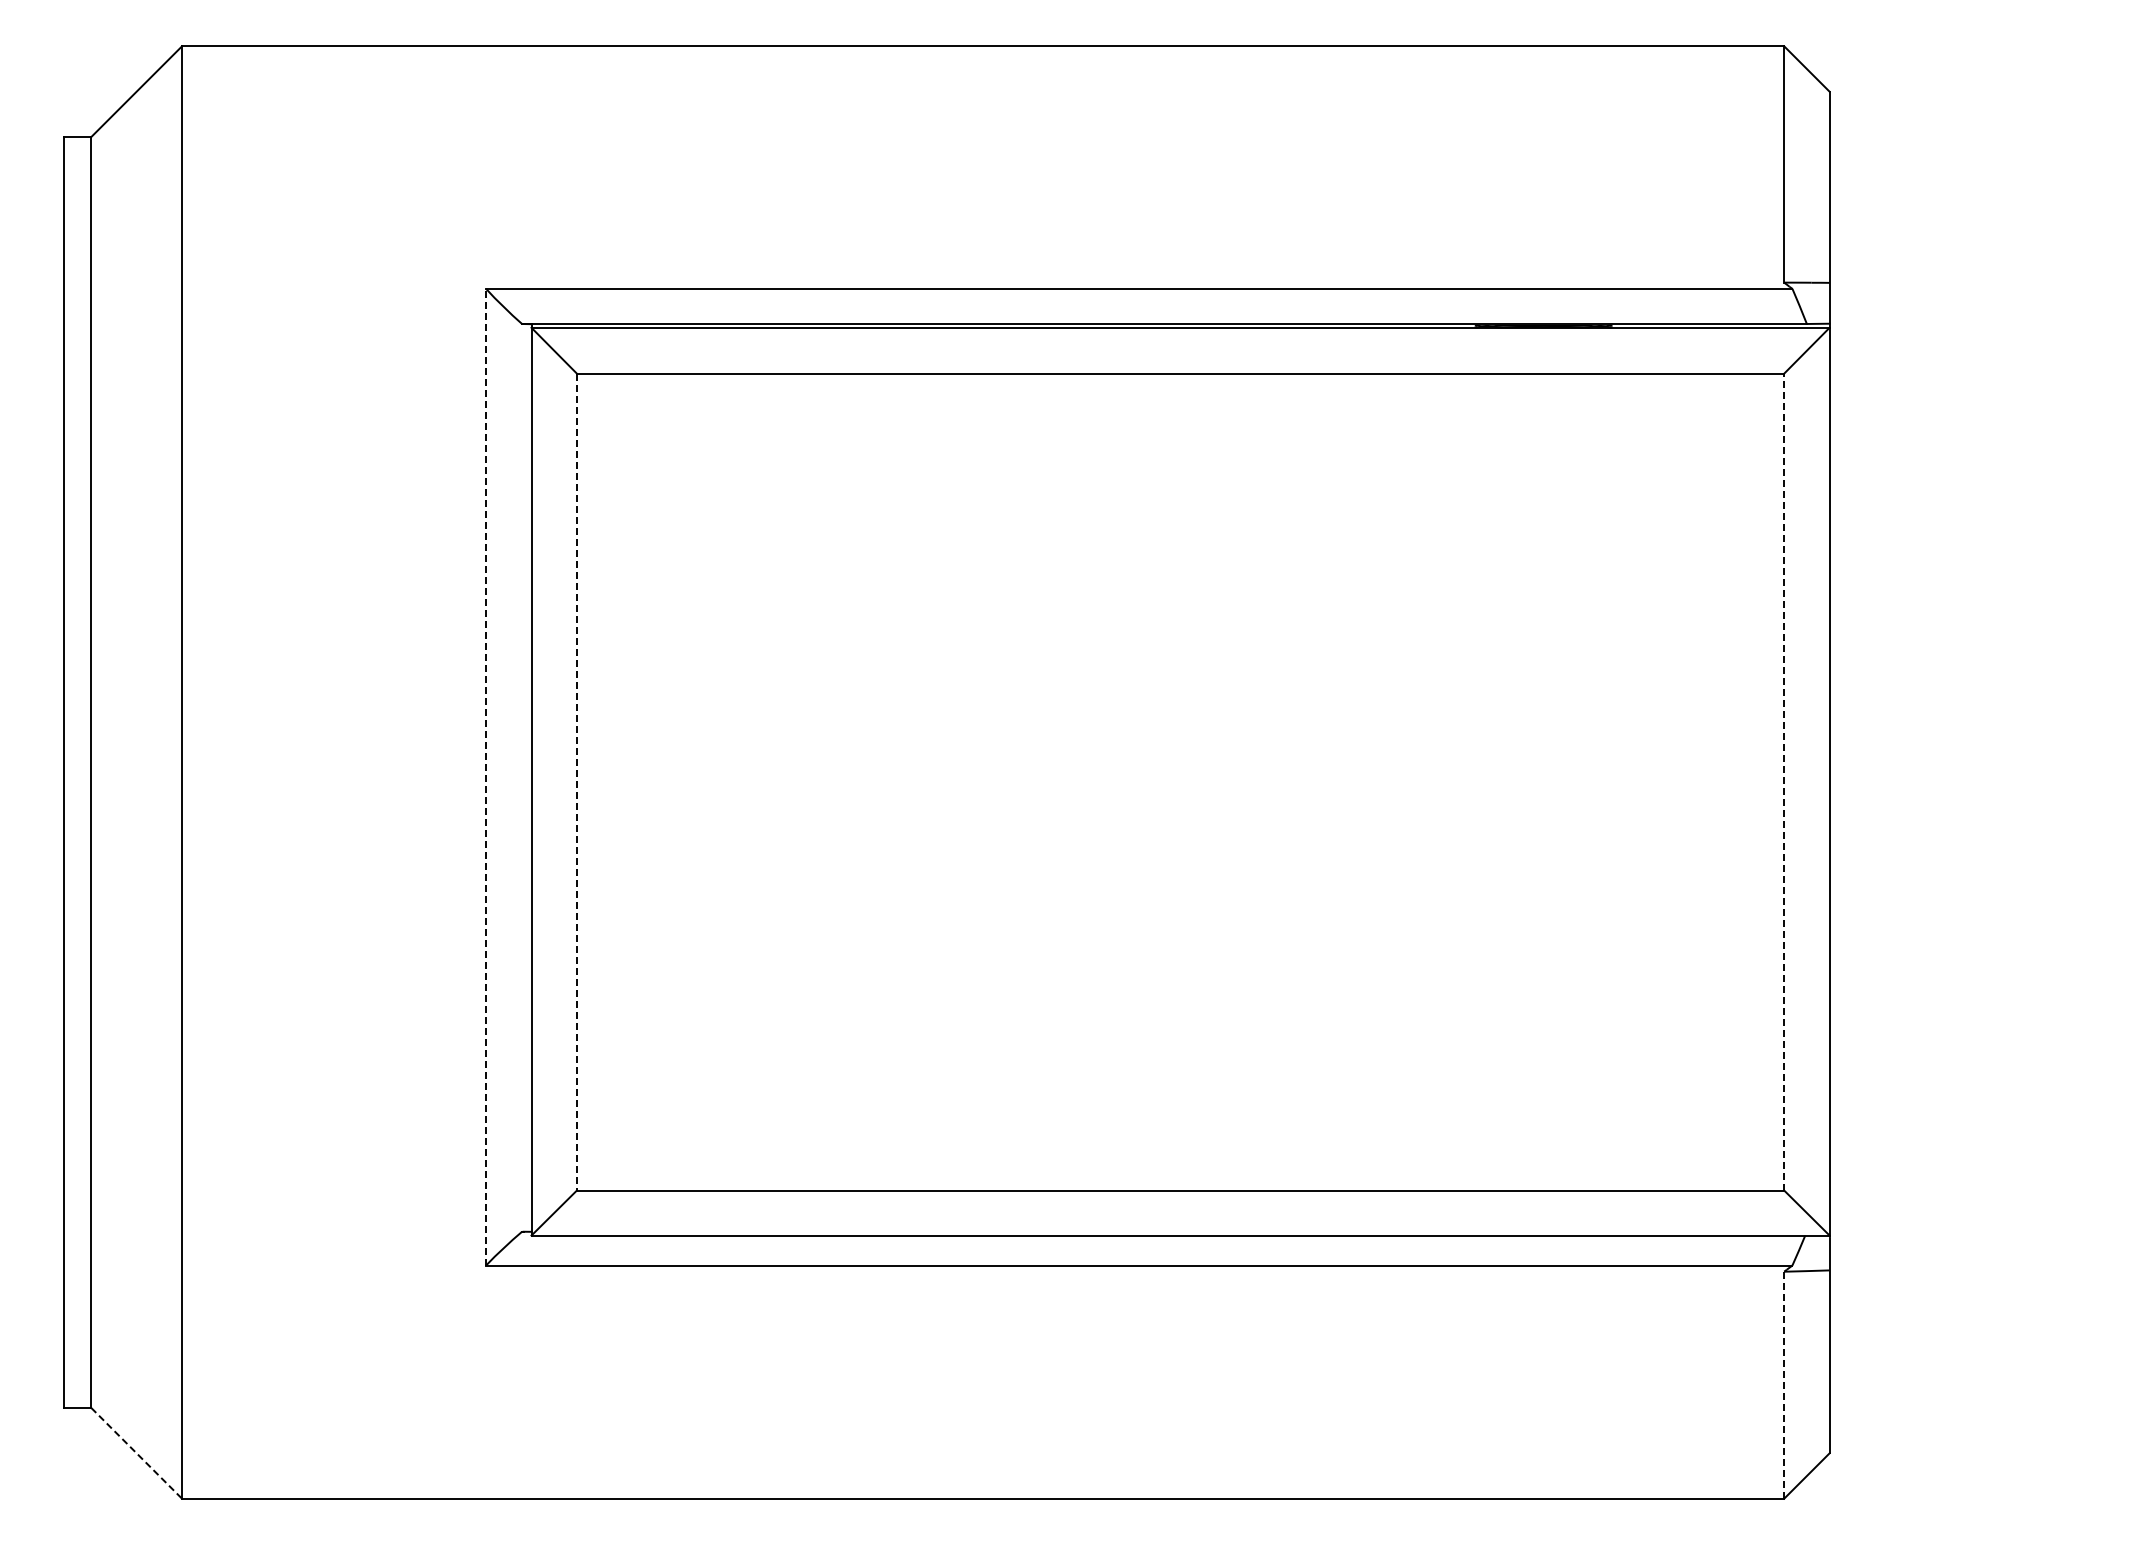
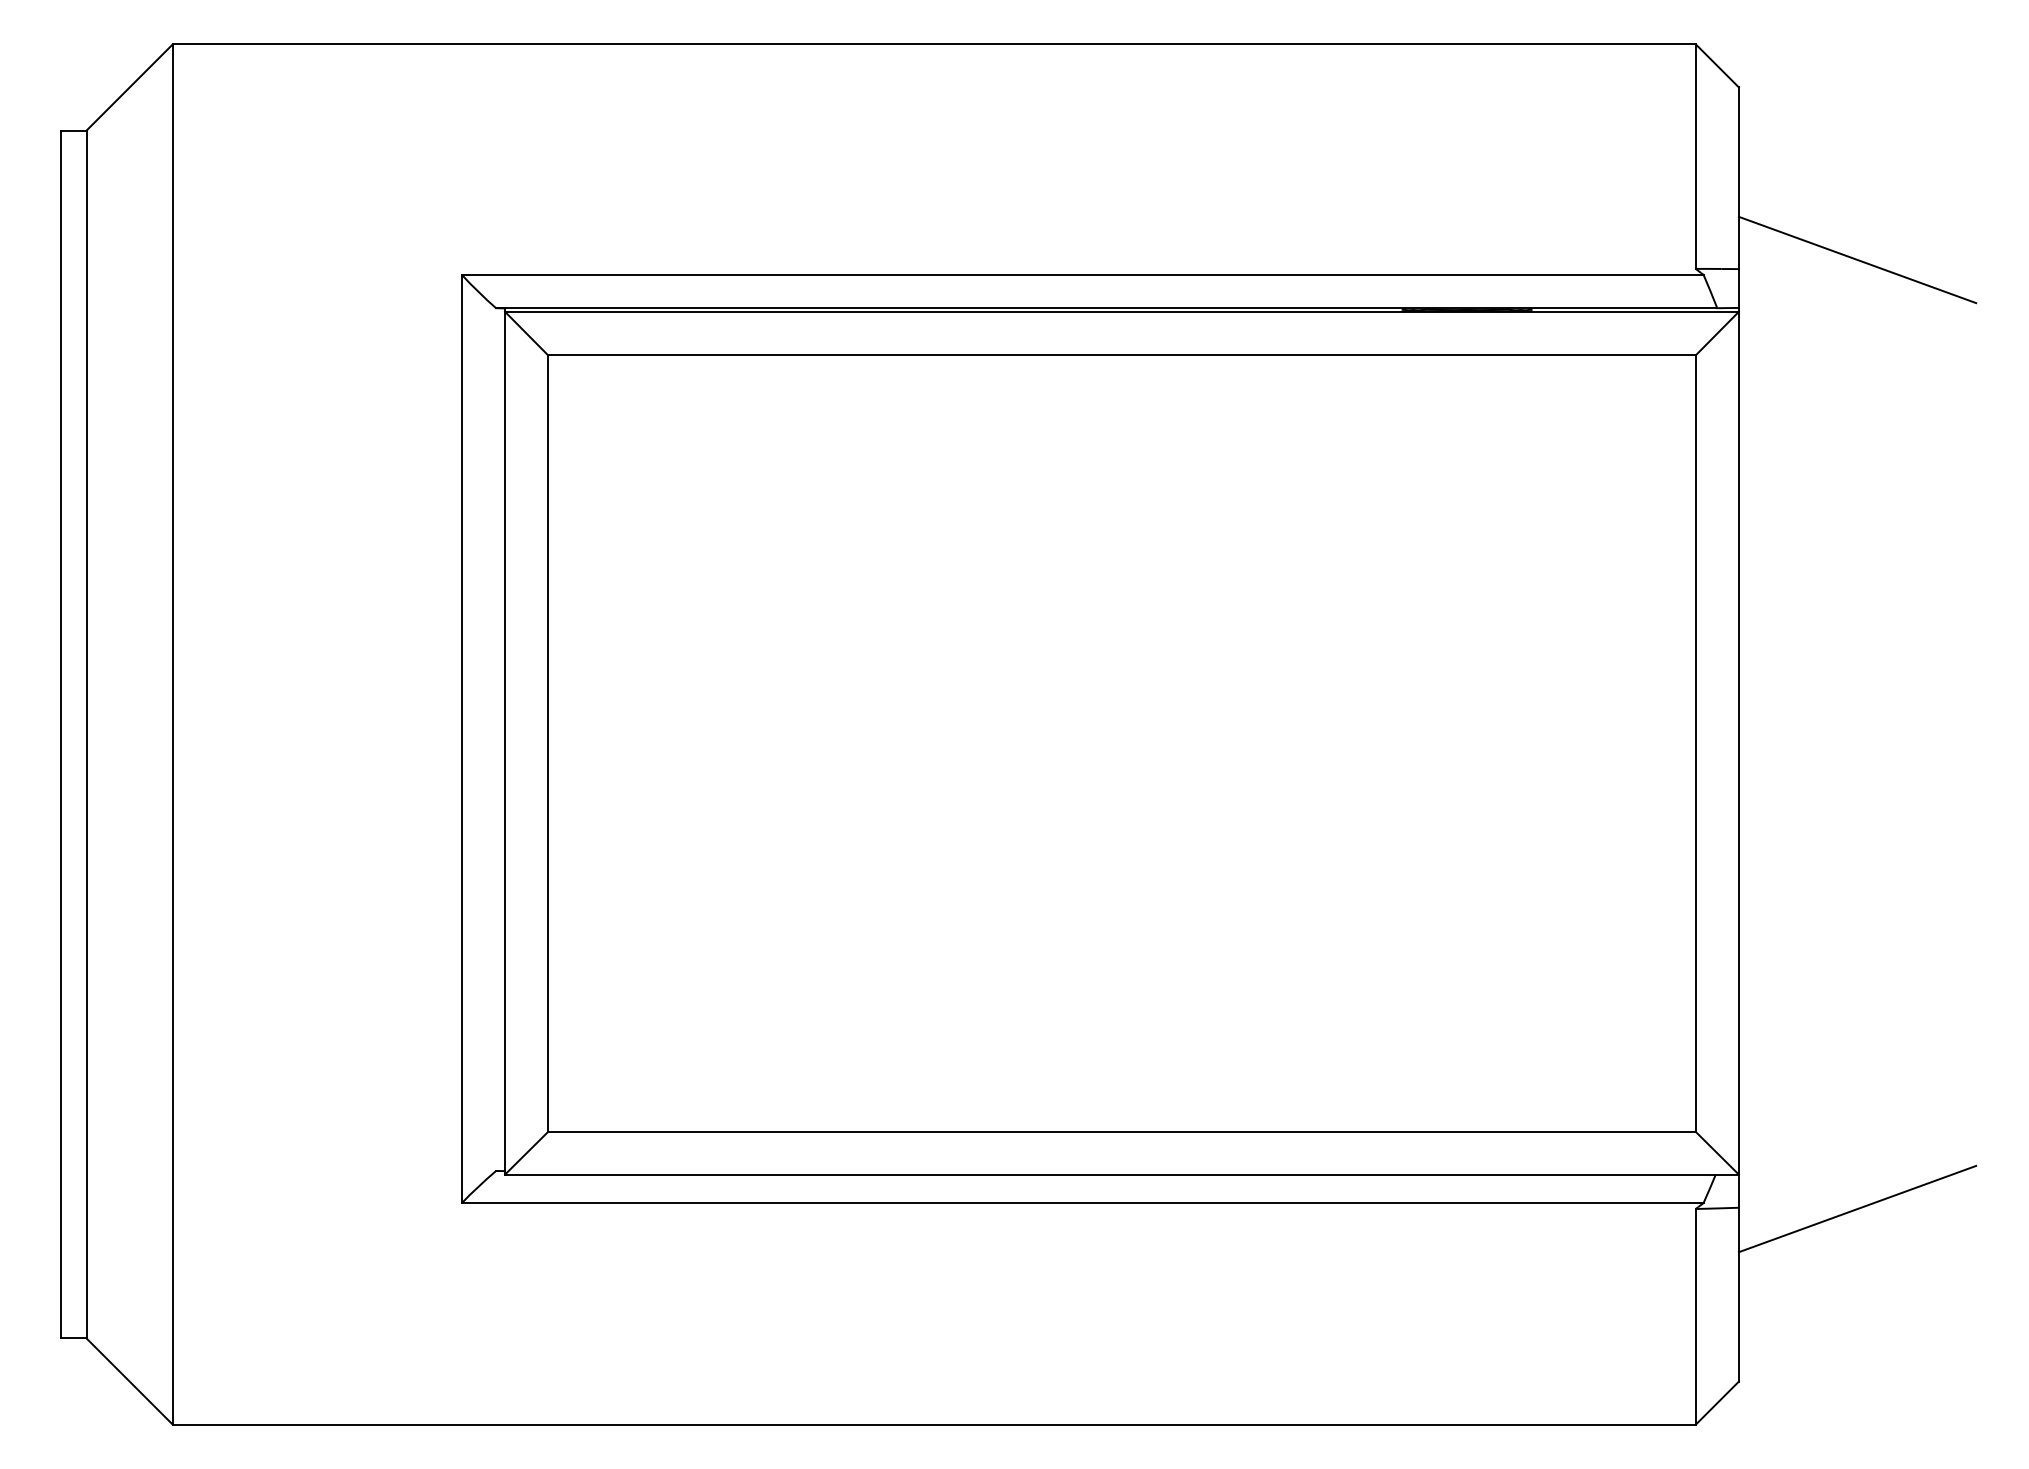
line: (1954, 272) -> (1857, 259), added
line: (486, 776) -> (462, 738), dashed -> solid
line: (1784, 781) -> (1696, 743), dashed -> solid
line: (576, 782) -> (547, 744), dashed -> solid
line: (1954, 1271) -> (1857, 1208), added
line: (1784, 1385) -> (1696, 1317), dashed -> solid
line: (137, 1453) -> (130, 1381), dashed -> solid

